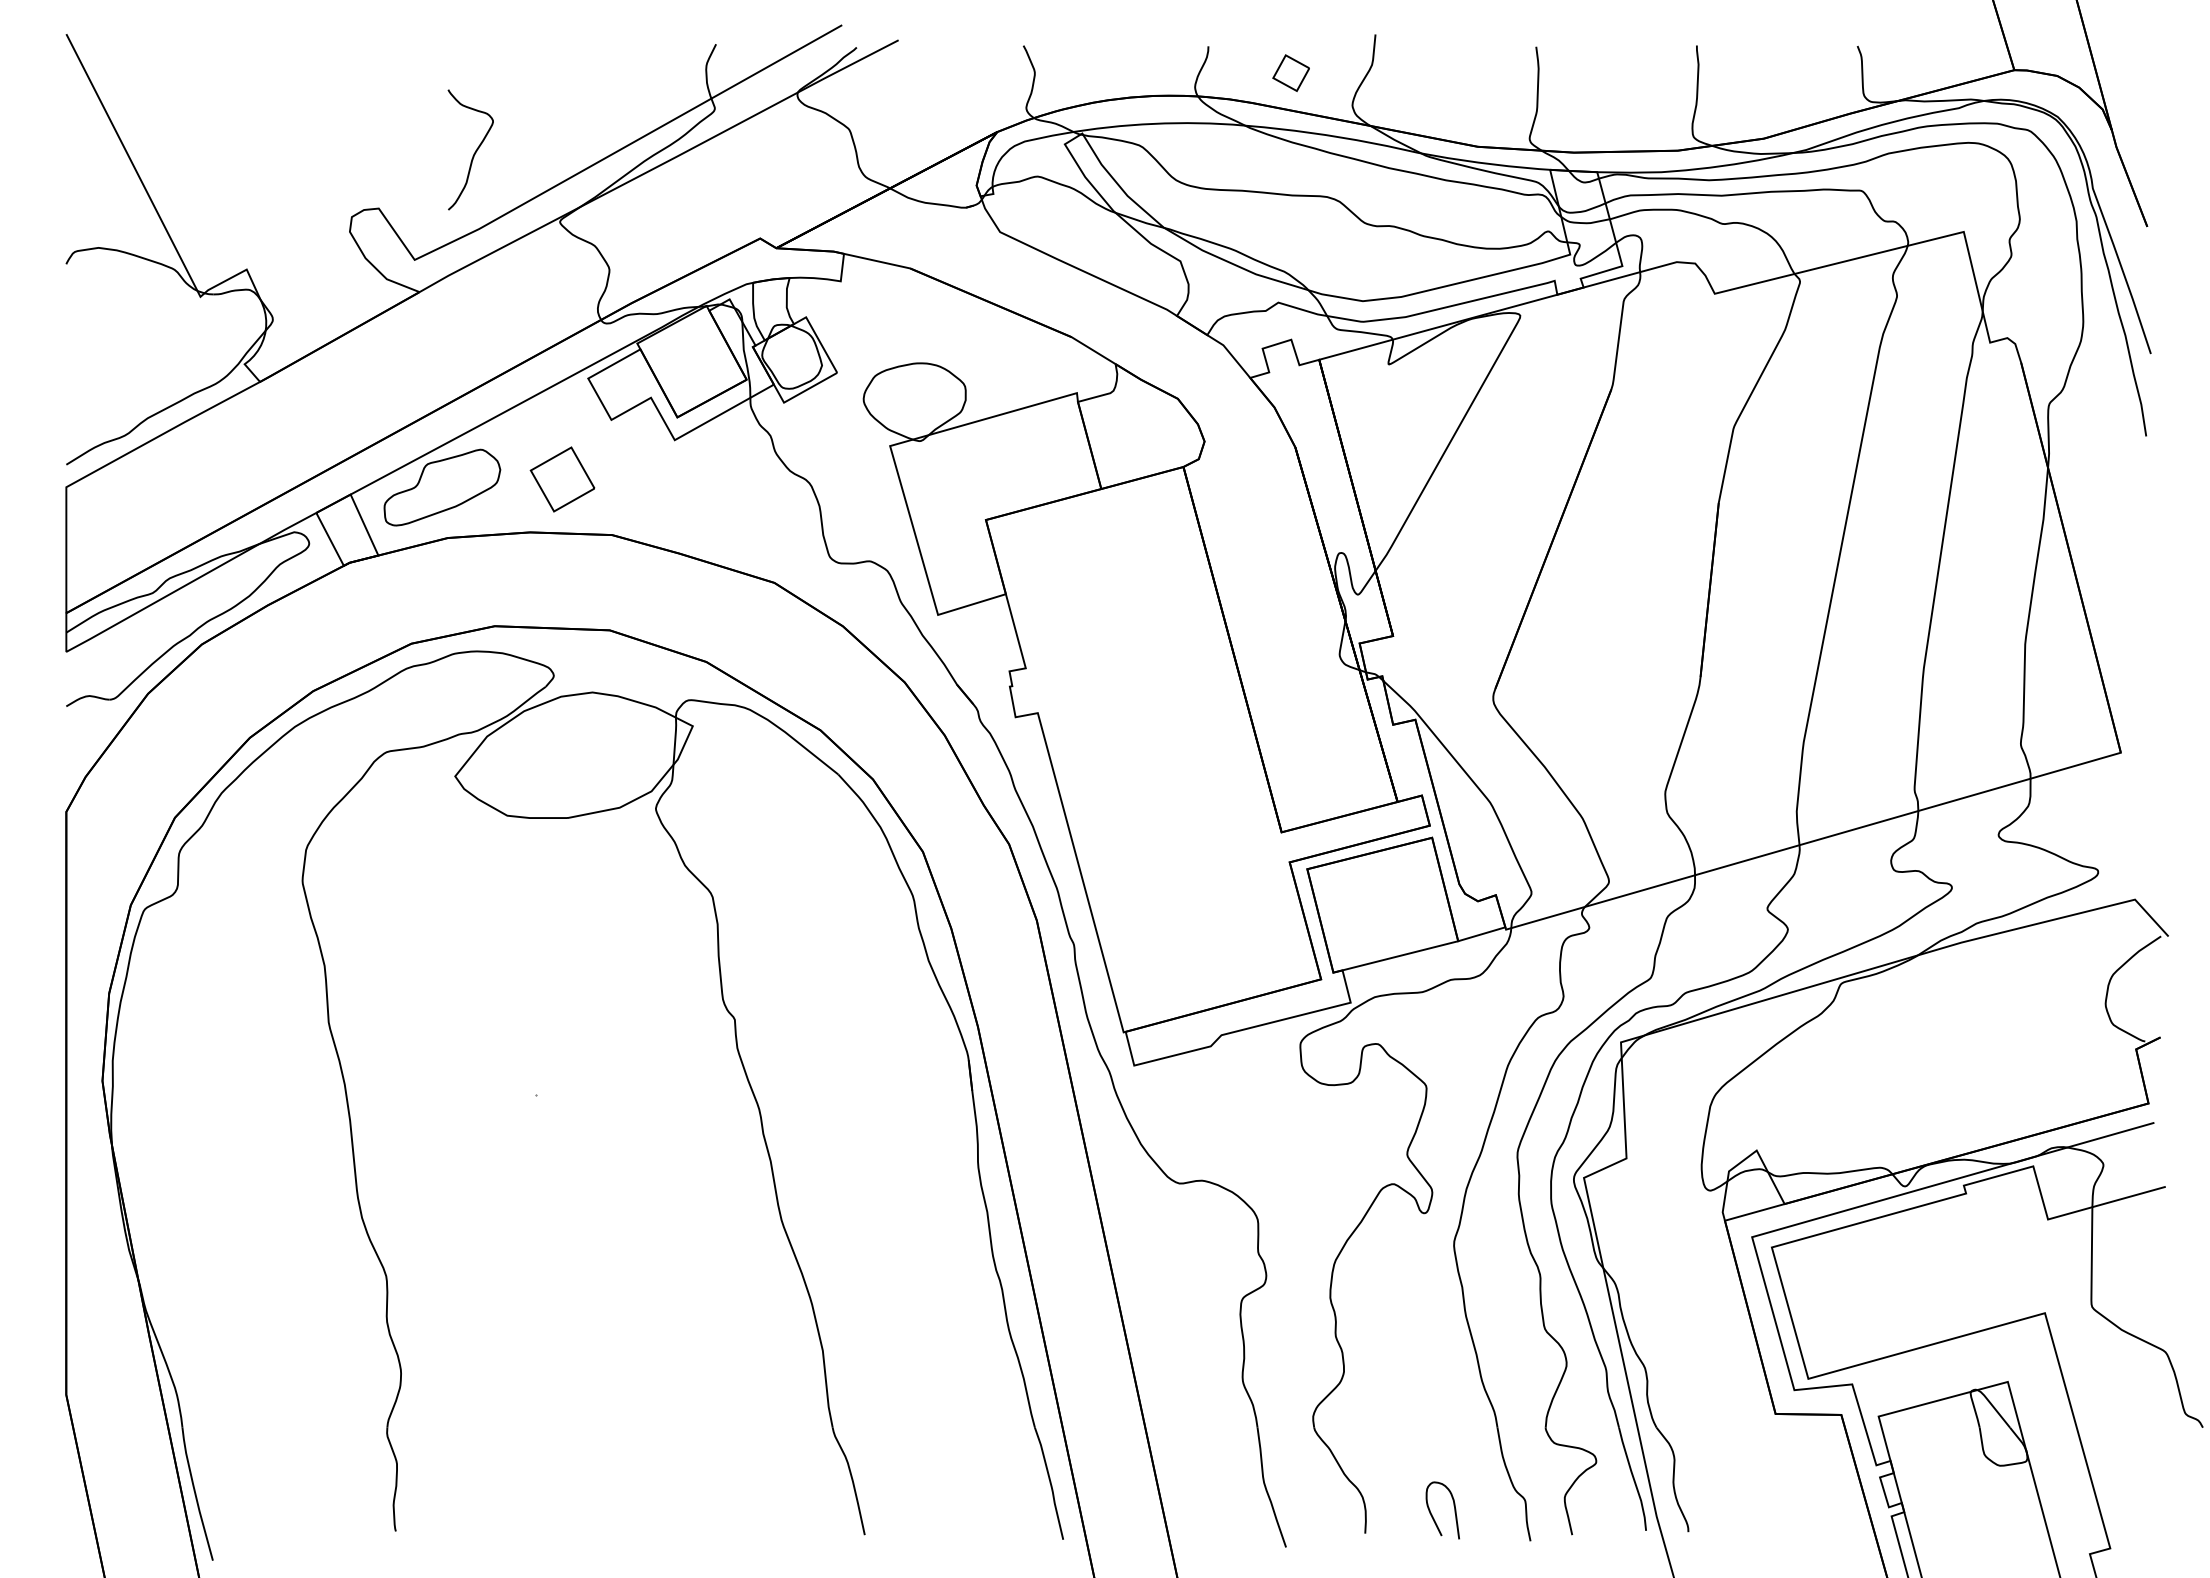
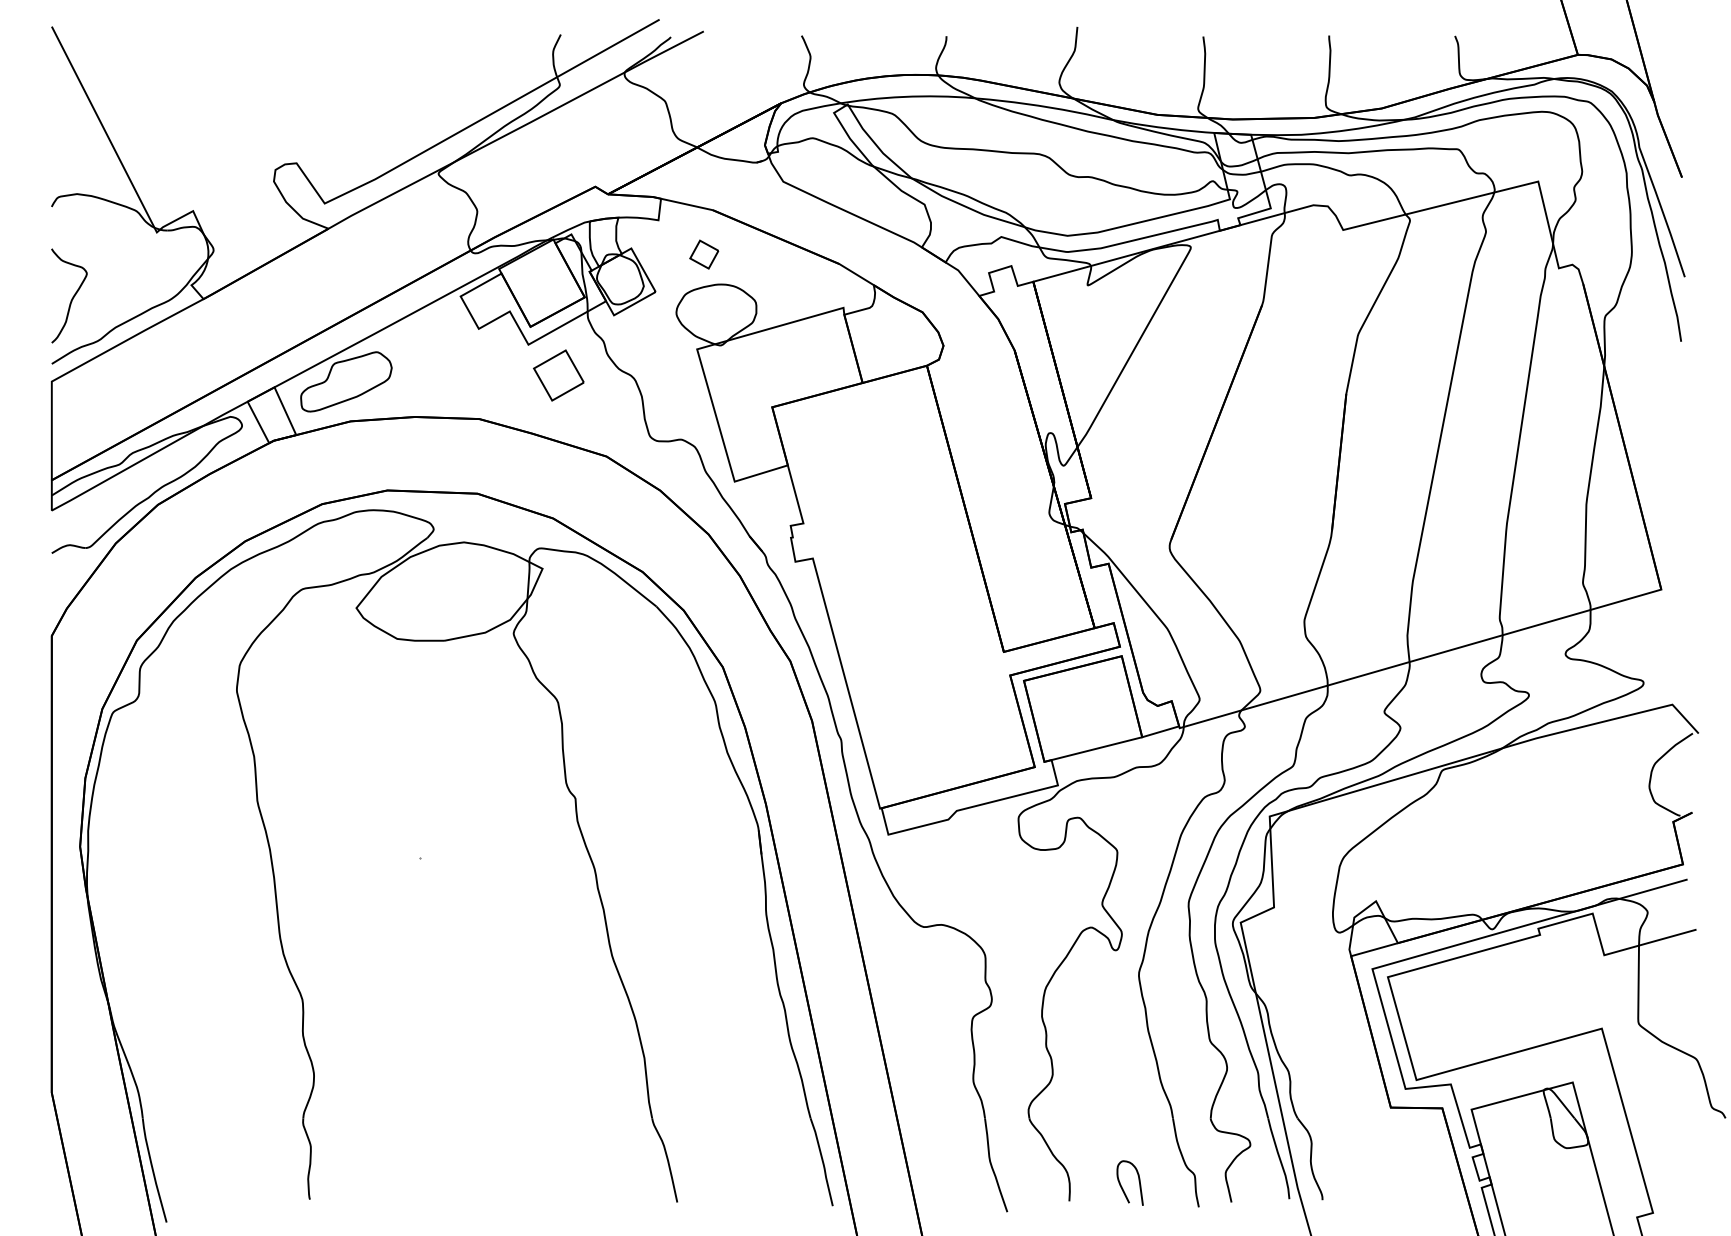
part: (1290, 72) -> (703, 254), moved
curve: (474, 152) -> (72, 297), moved
part: (562, 479) -> (558, 375), moved

